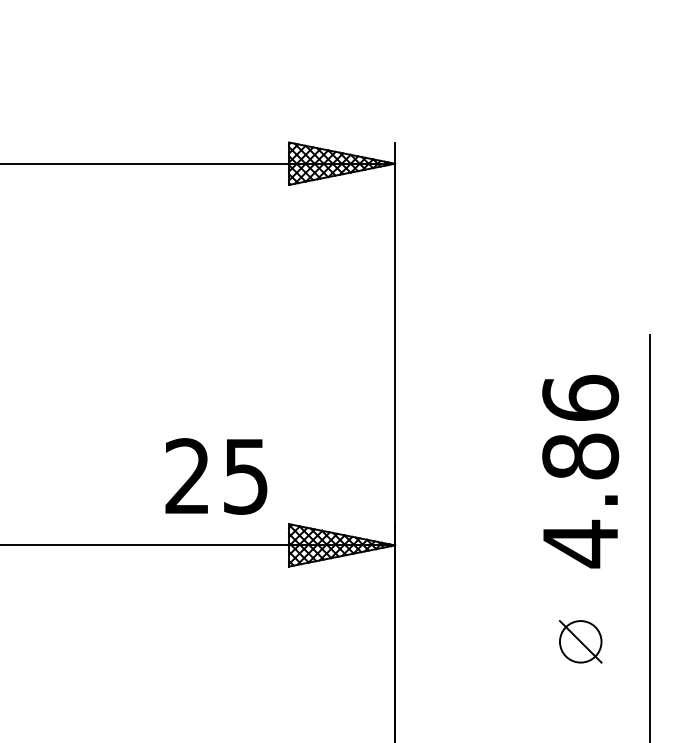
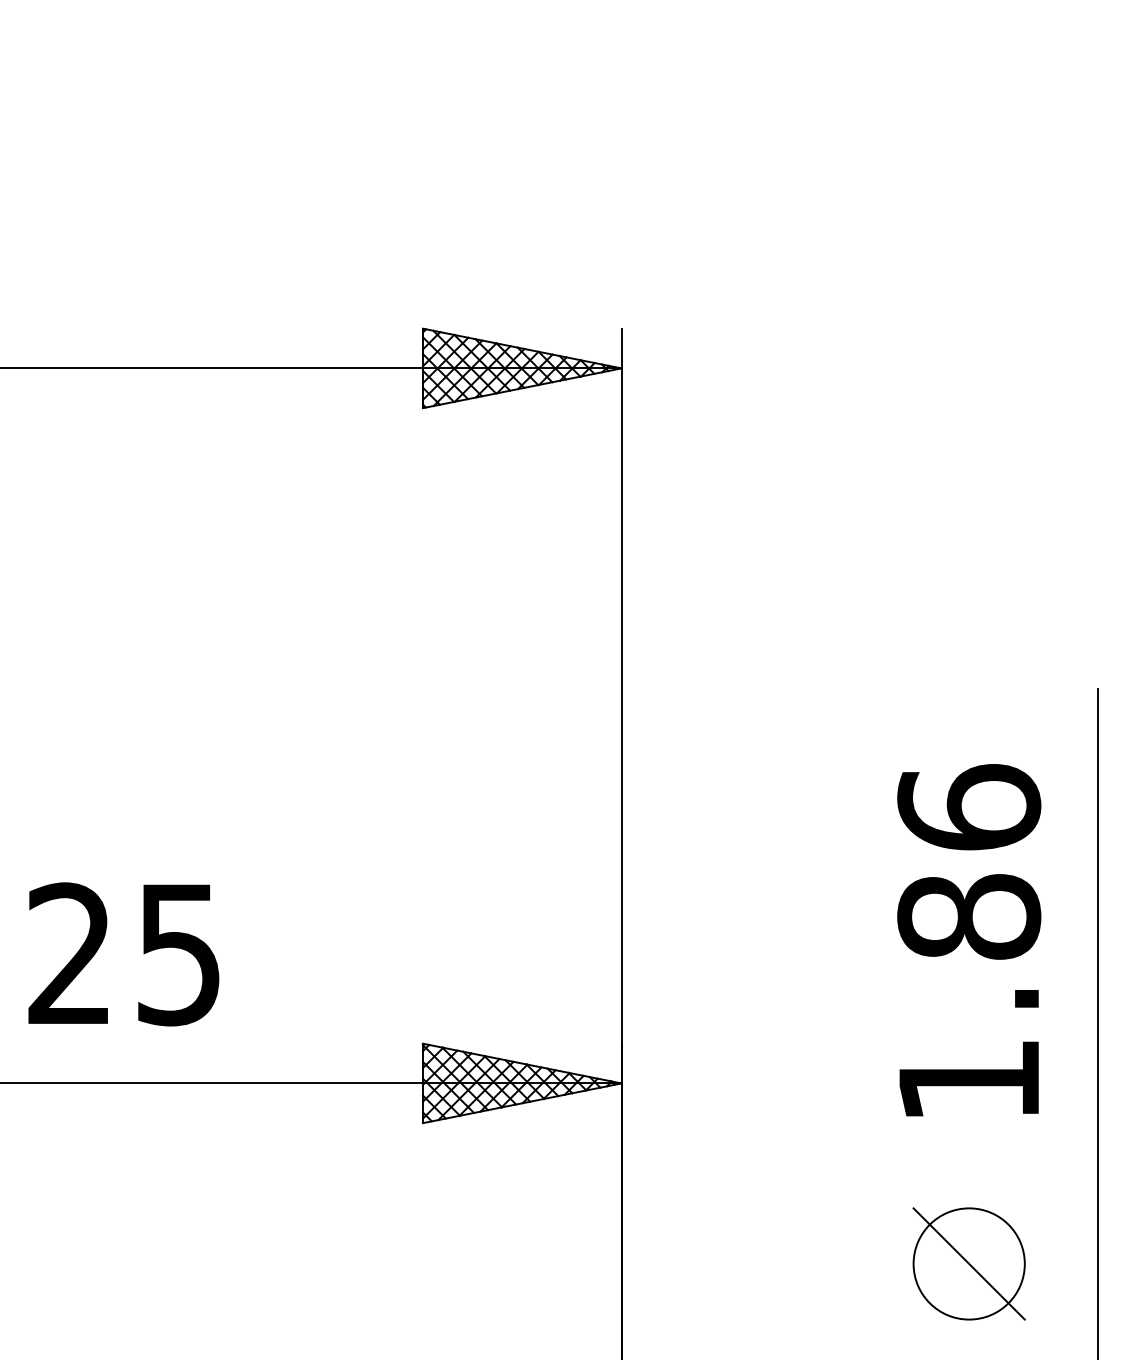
text: (216, 476) -> (124, 954), moved
text: (580, 543) -> (968, 1079), 4.86 -> 1.86
part: (580, 641) -> (968, 1263), size x1.43

